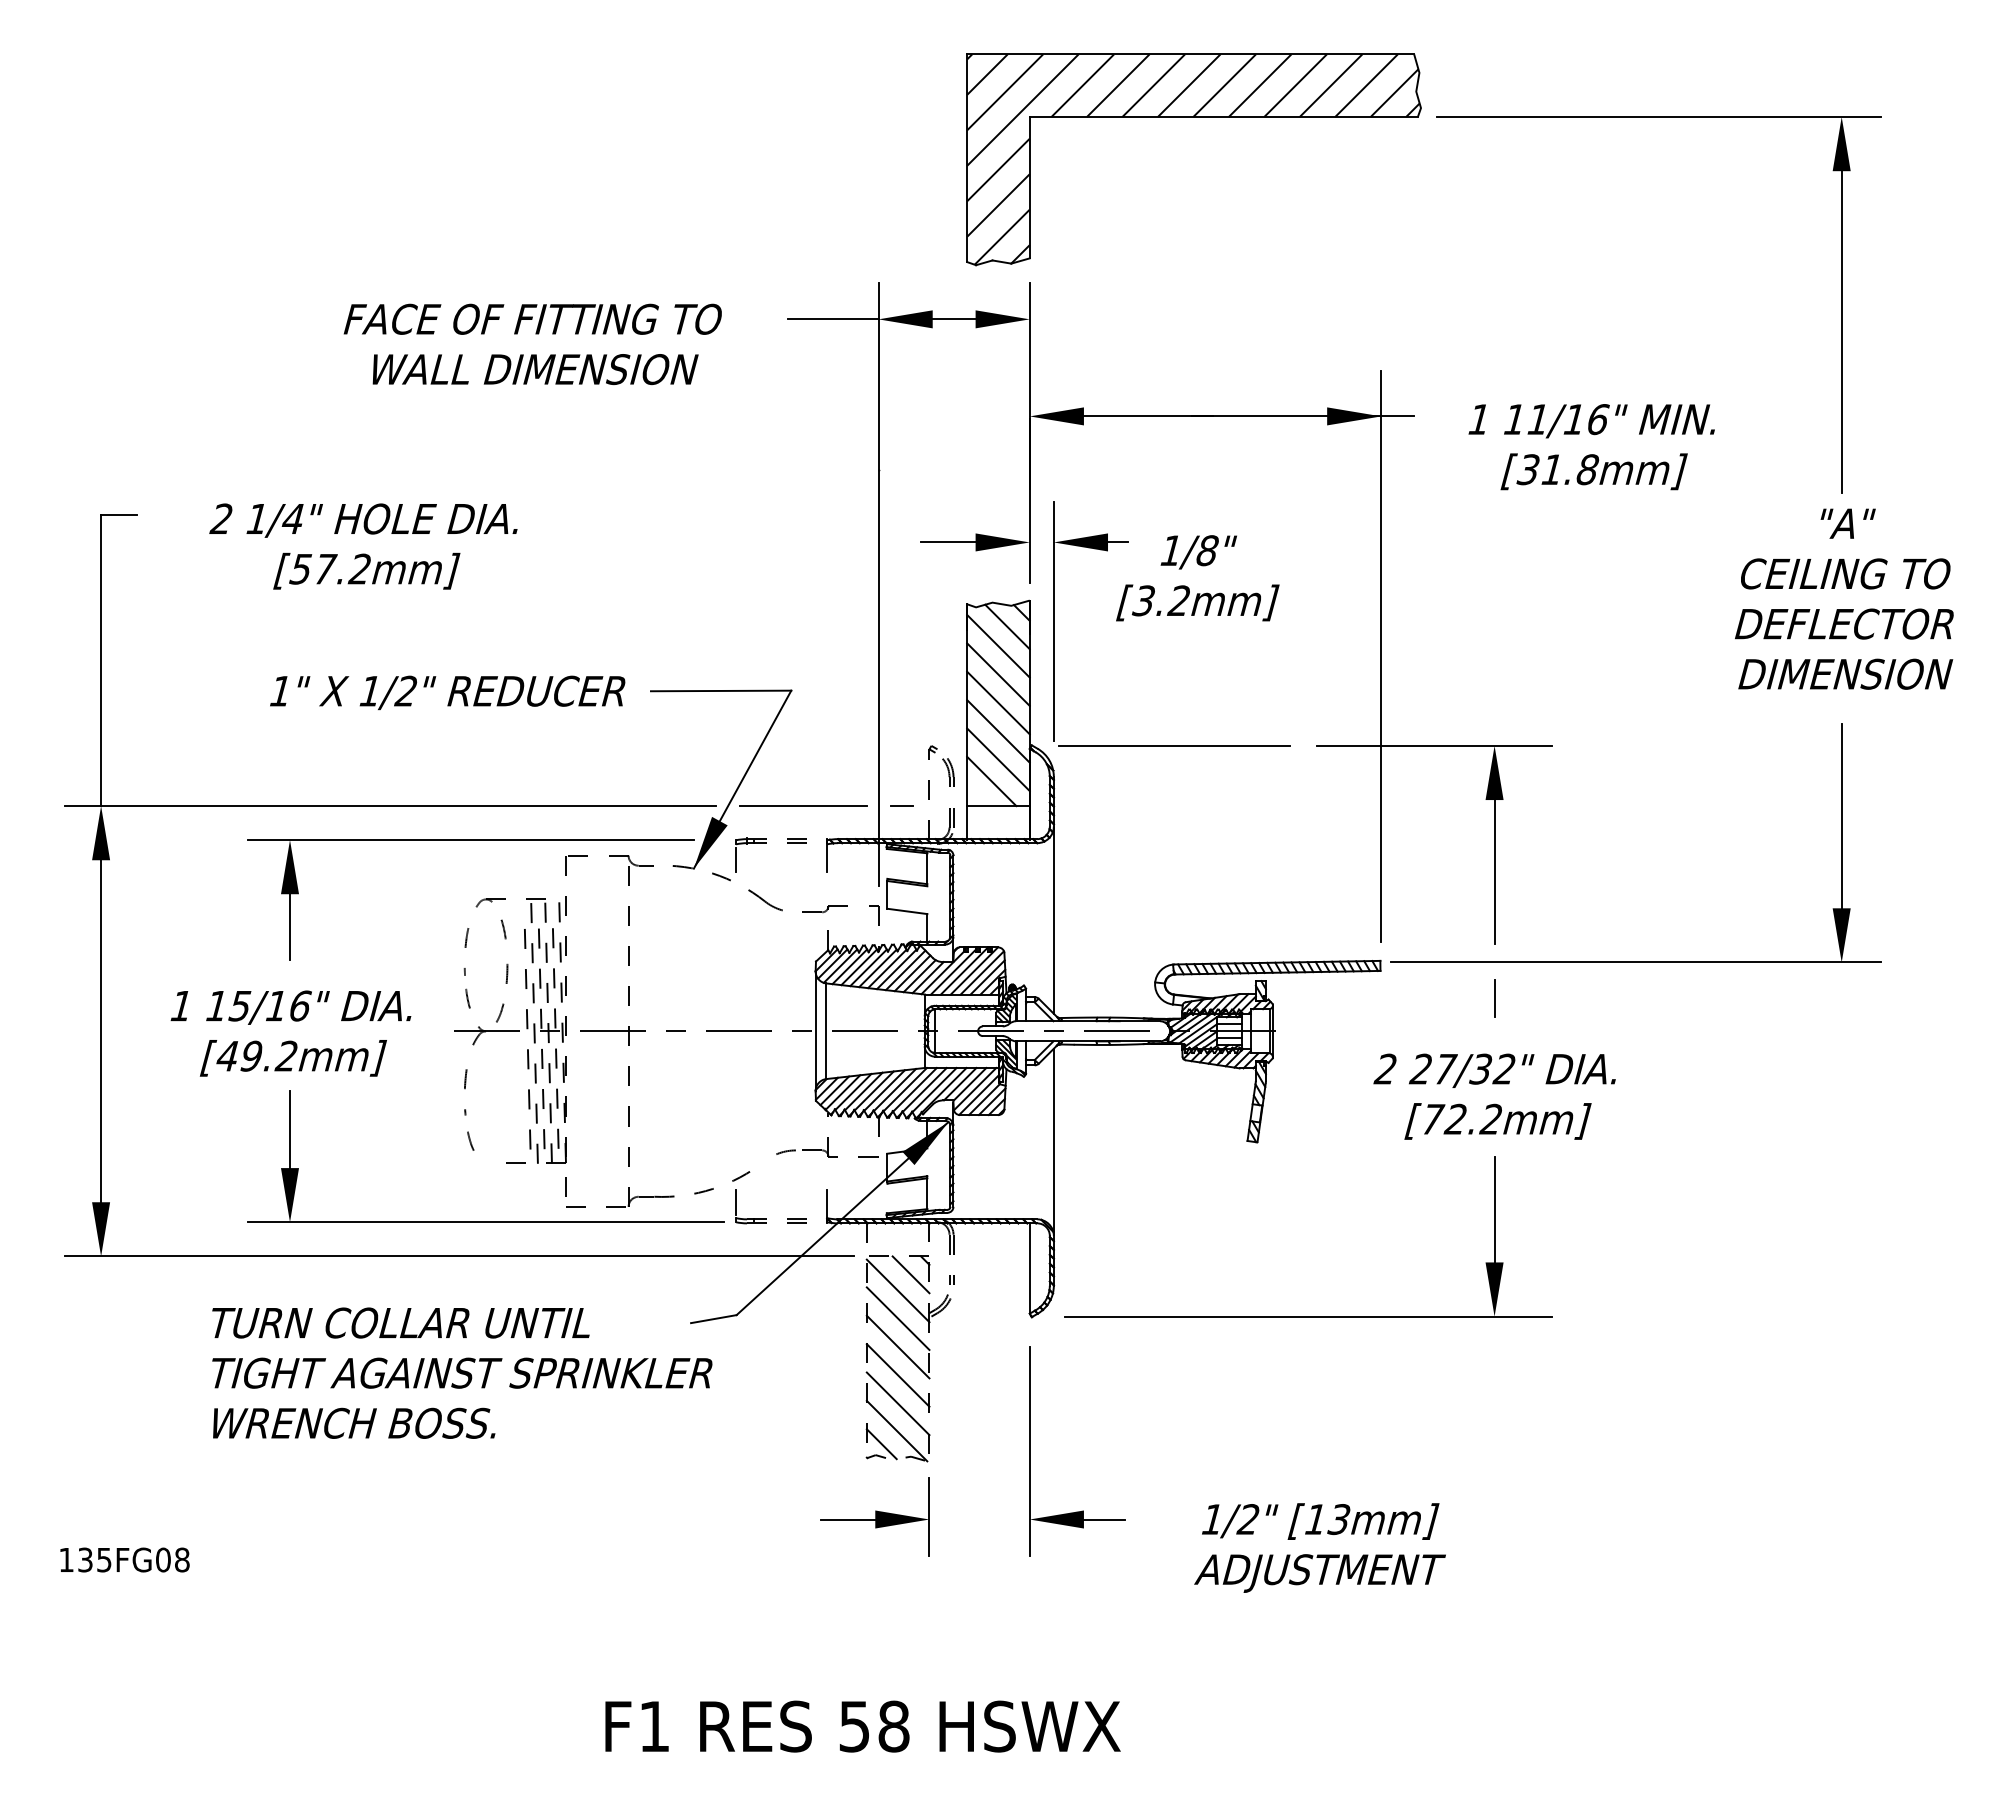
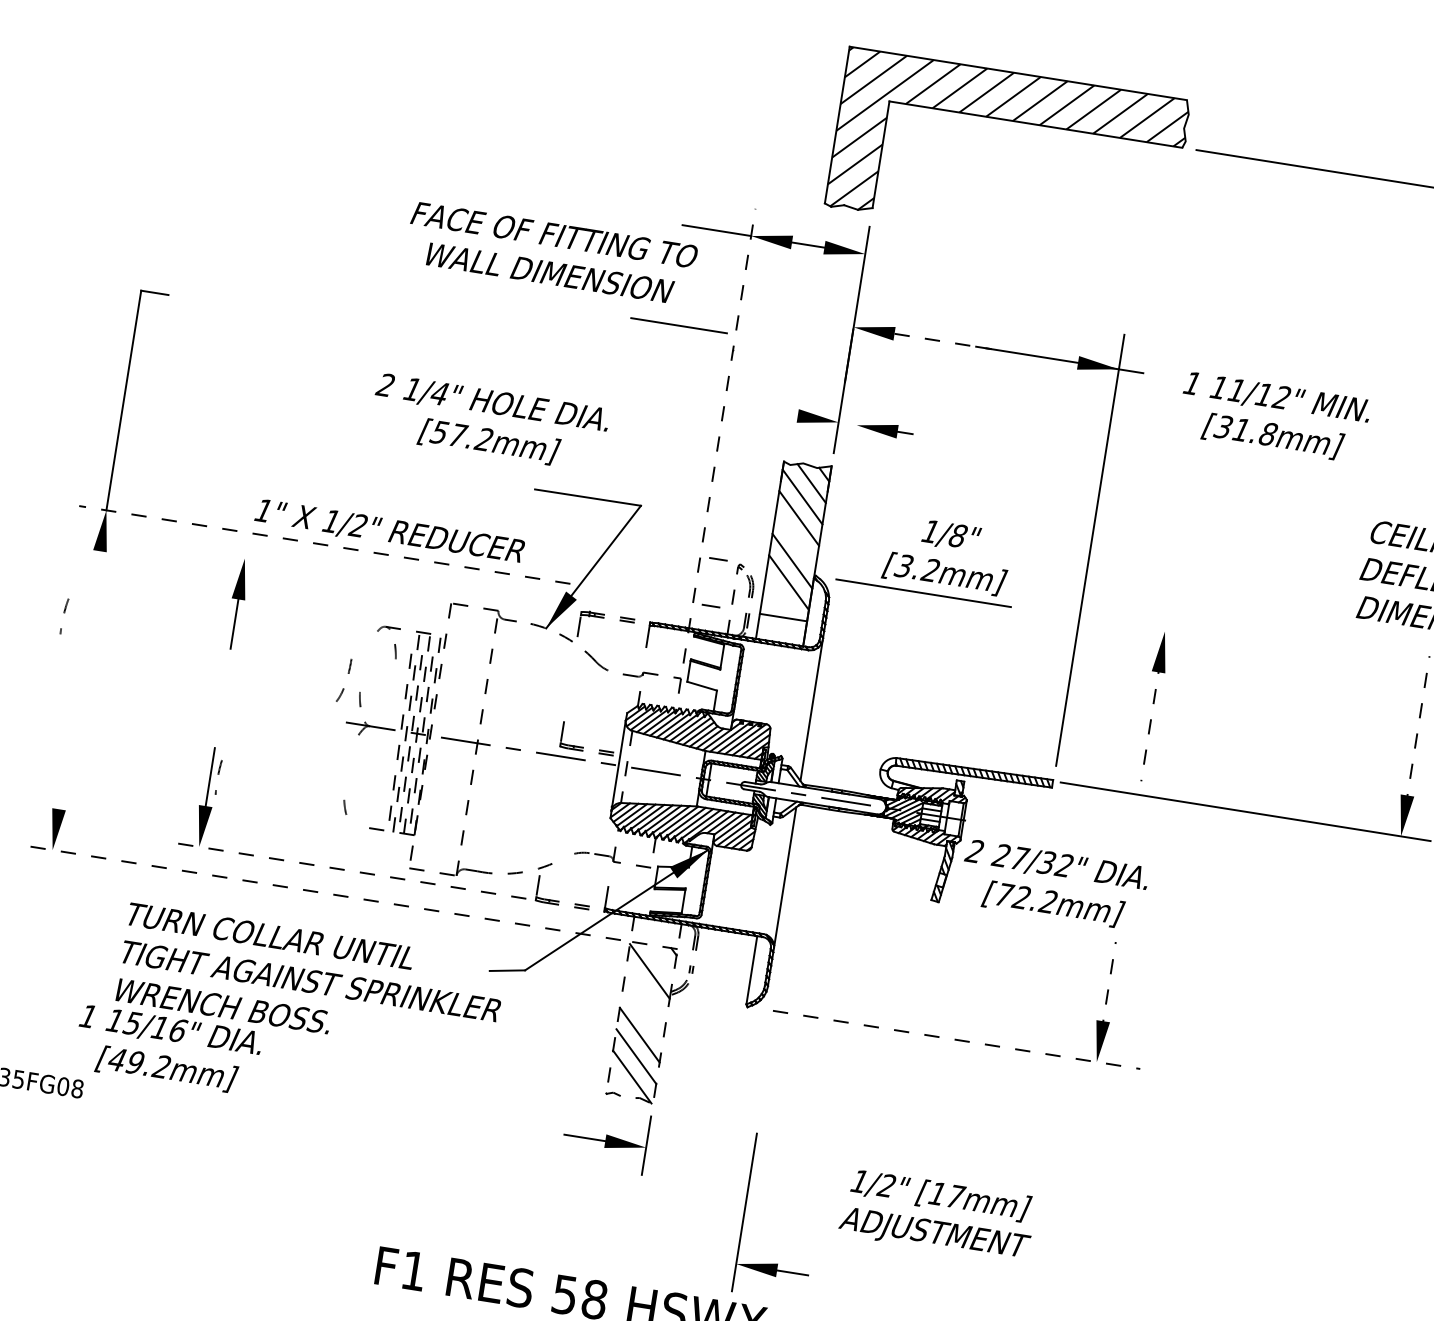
text: (532, 344) -> (551, 253), moved
line: (1148, 416) -> (943, 341), solid -> dashed
text: (1597, 419) -> (1281, 397), 11/16" -> 11/12"
line: (948, 542) -> (777, 412), removed
text: (363, 546) -> (489, 422), moved
text: (1197, 578) -> (947, 555), moved
line: (878, 584) -> (719, 436), solid -> dashed
line: (1053, 620) -> (847, 484), removed
text: (447, 692) -> (389, 531), moved
line: (998, 702) -> (795, 539), removed
line: (901, 743) -> (717, 558), added
line: (1434, 745) -> (1119, 624), removed
line: (991, 781) -> (781, 598), removed
line: (803, 805) -> (679, 325), moved
line: (390, 806) -> (324, 545), solid -> dashed
line: (1841, 824) -> (1417, 732), solid -> dashed
line: (470, 840) -> (381, 580), removed
line: (1494, 863) -> (1150, 720), solid -> dashed
curve: (466, 947) -> (64, 613), moved
curve: (505, 983) -> (347, 673), moved
line: (1494, 997) -> (1134, 821), removed
part: (766, 1014) -> (583, 747), added
line: (101, 1031) -> (79, 680), removed
line: (826, 1031) -> (626, 767), solid -> dashed
text: (290, 1033) -> (167, 1050), moved
curve: (465, 1089) -> (218, 775), moved
text: (1494, 1096) -> (1053, 885), moved
line: (1494, 1219) -> (1108, 988), solid -> dashed
line: (485, 1222) -> (346, 870), solid -> dashed
line: (459, 1256) -> (323, 893), solid -> dashed
line: (910, 1274) -> (661, 960), removed
line: (1309, 1316) -> (957, 1039), solid -> dashed
line: (897, 1318) -> (646, 992), removed
line: (897, 1346) -> (642, 1013), removed
line: (881, 1444) -> (618, 1085), removed
part: (1030, 1451) -> (744, 1212), moved
text: (1339, 1519) -> (955, 1196), [13mm] -> [17mm]

